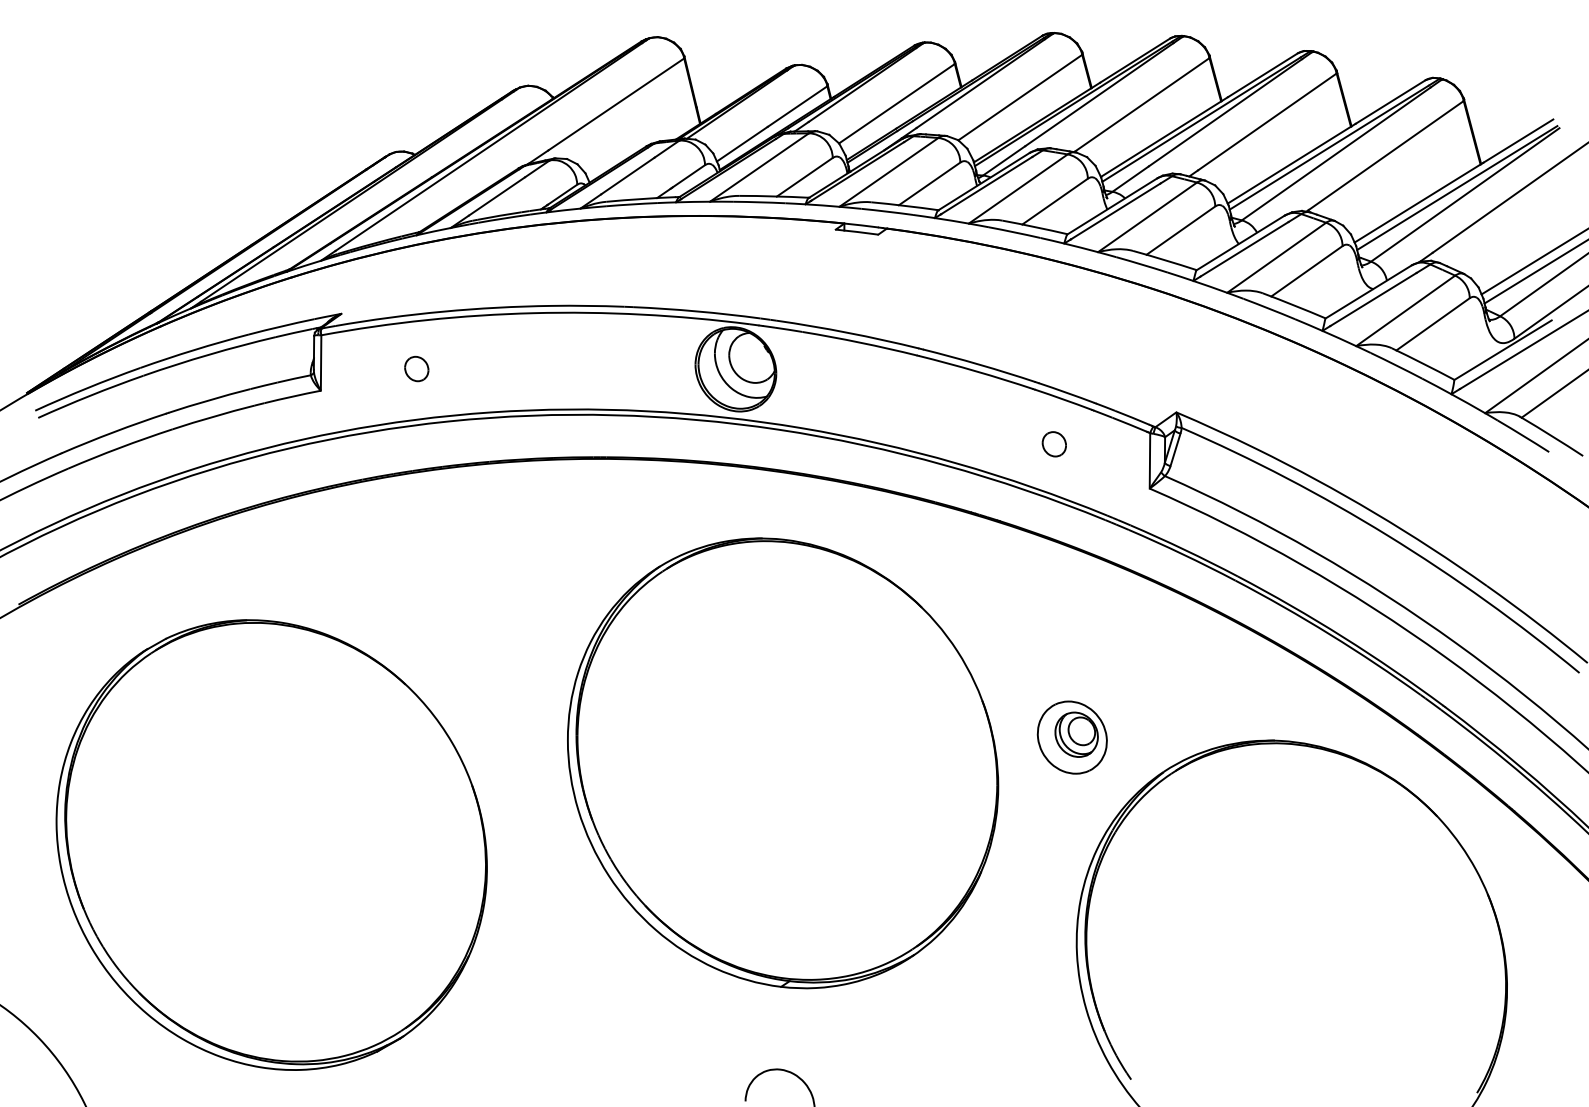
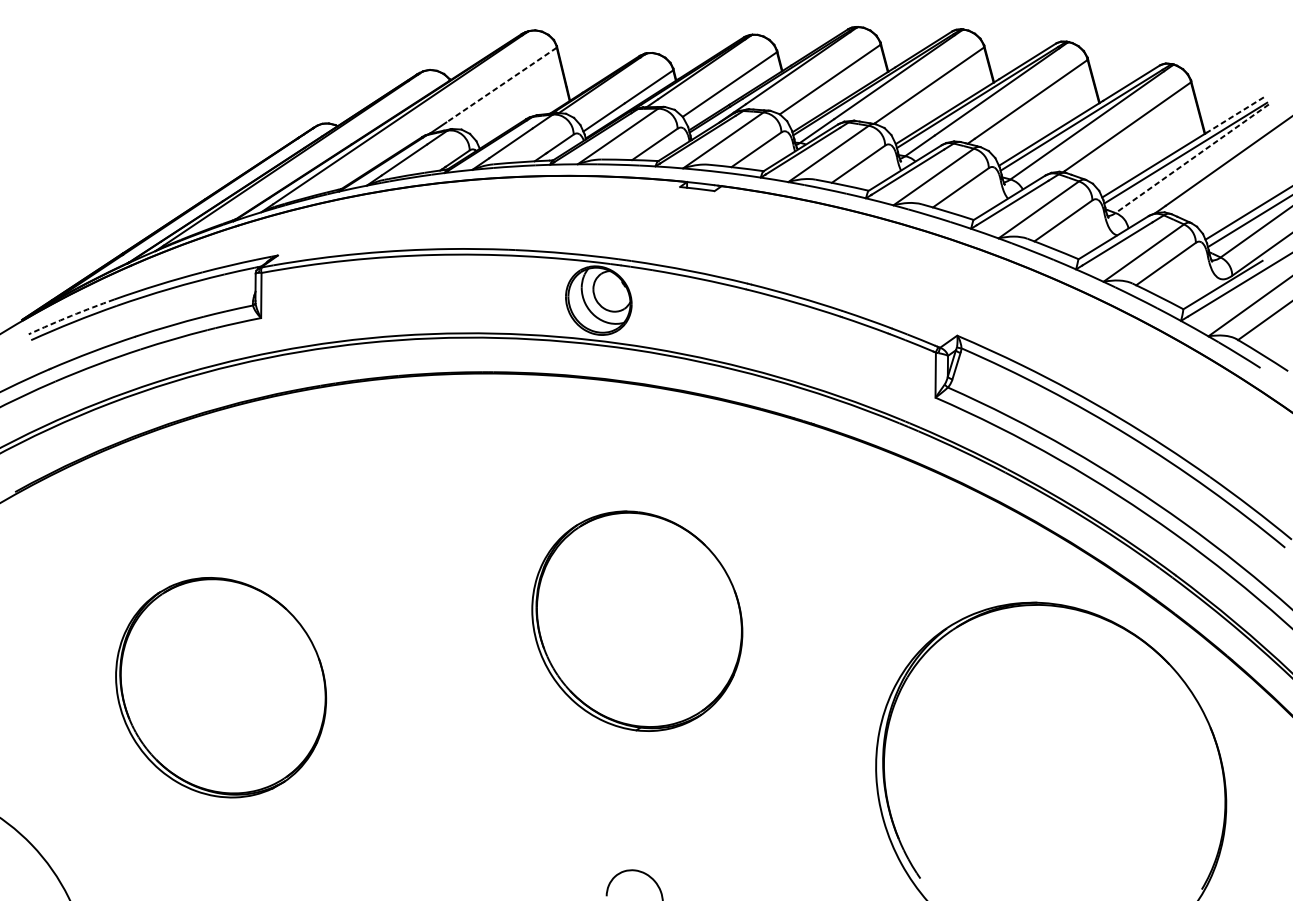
line: (616, 104) -> (501, 85), solid -> dashed
line: (1517, 141) -> (1234, 115), solid -> dashed
line: (1464, 195) -> (1191, 159), solid -> dashed
part: (416, 368) -> (338, 299), removed
arc: (87, 388) -> (71, 316), solid -> dashed
part: (1053, 444) -> (857, 361), removed
part: (1071, 737) -> (871, 600), removed
part: (783, 763) -> (637, 621), size x0.6
part: (271, 844) -> (220, 687), size x0.6

